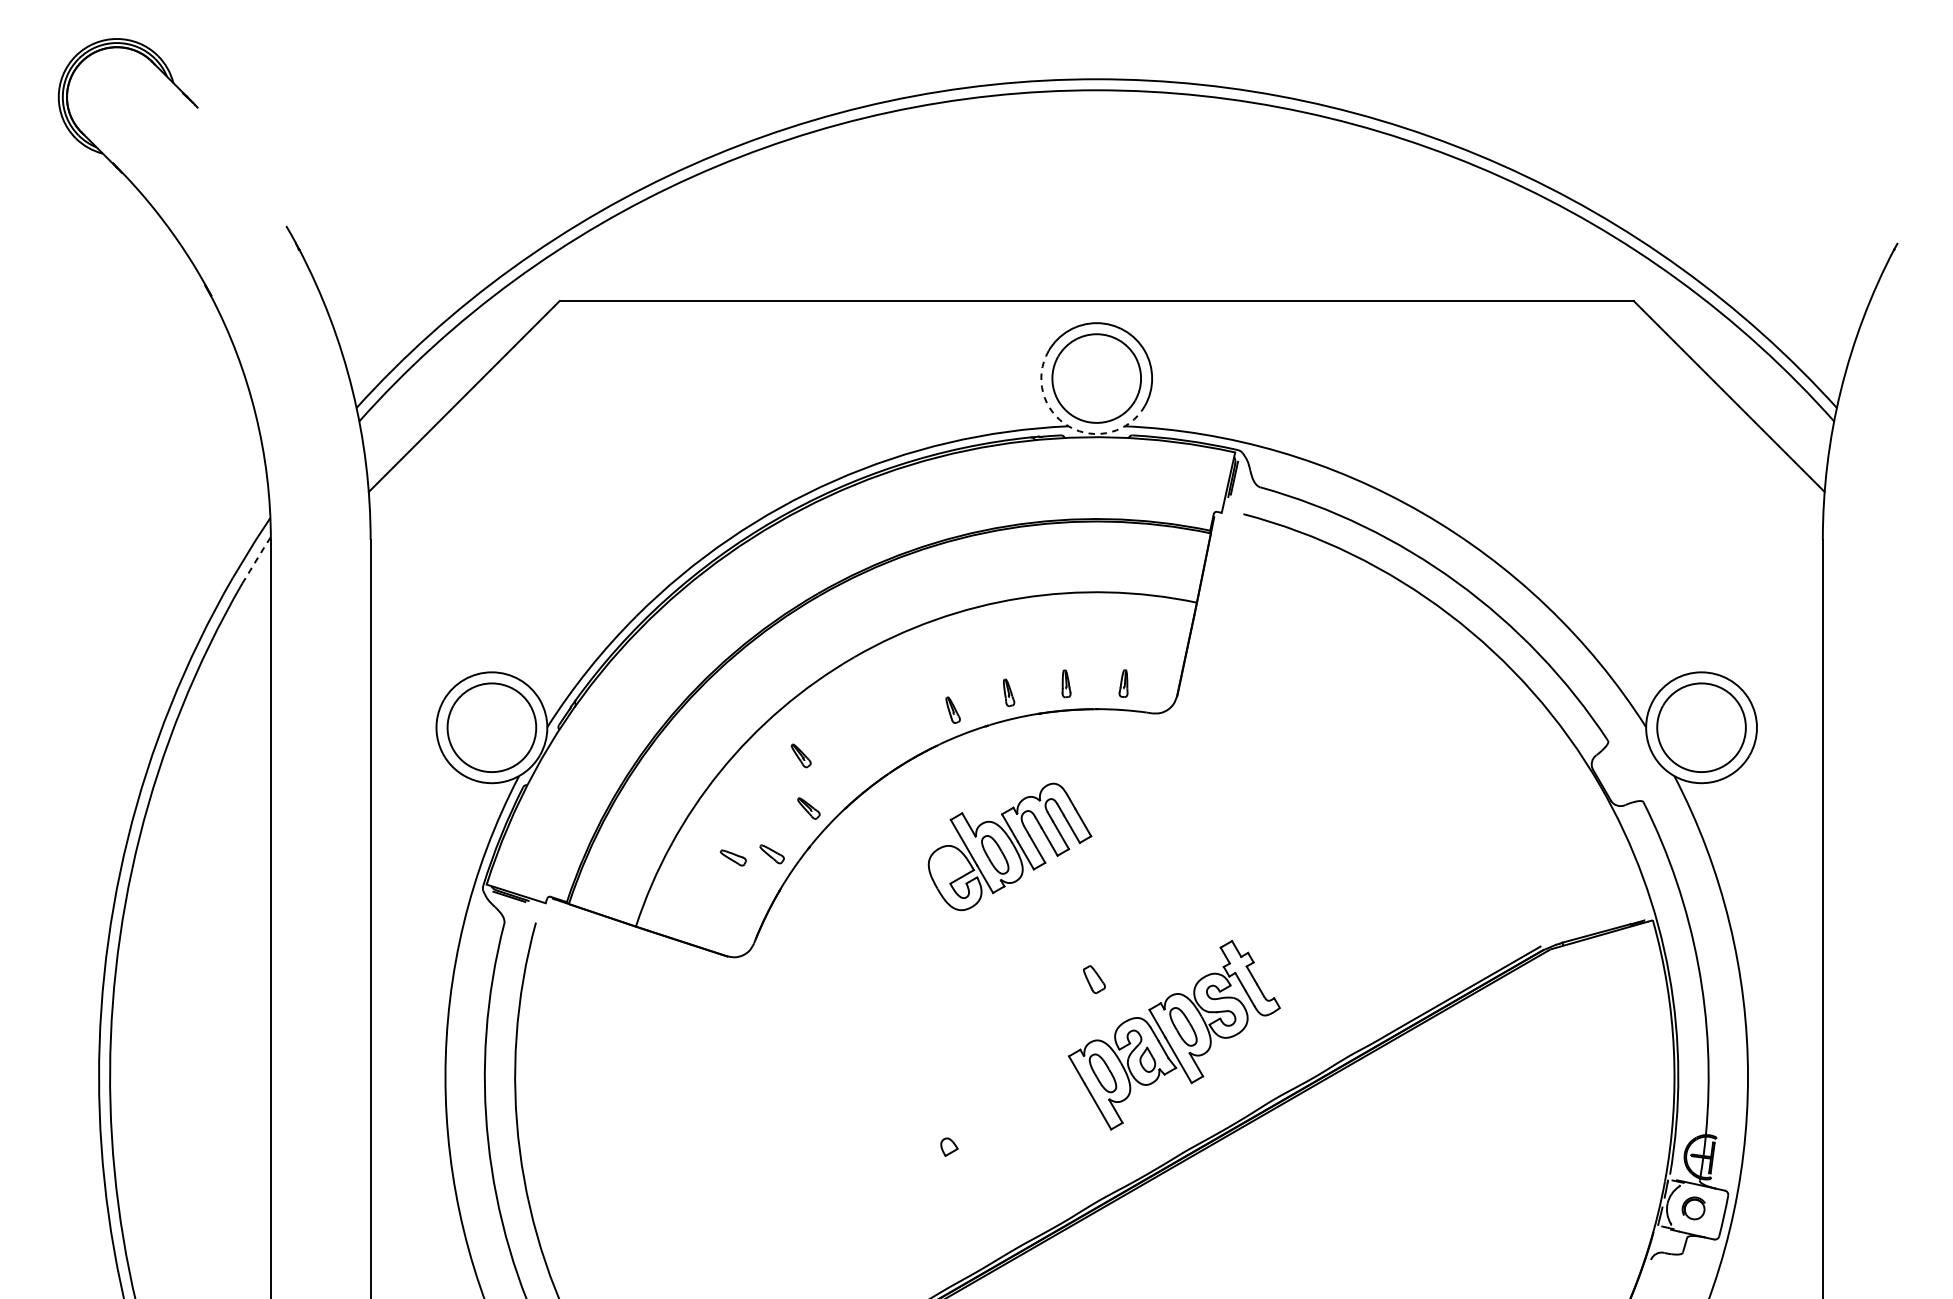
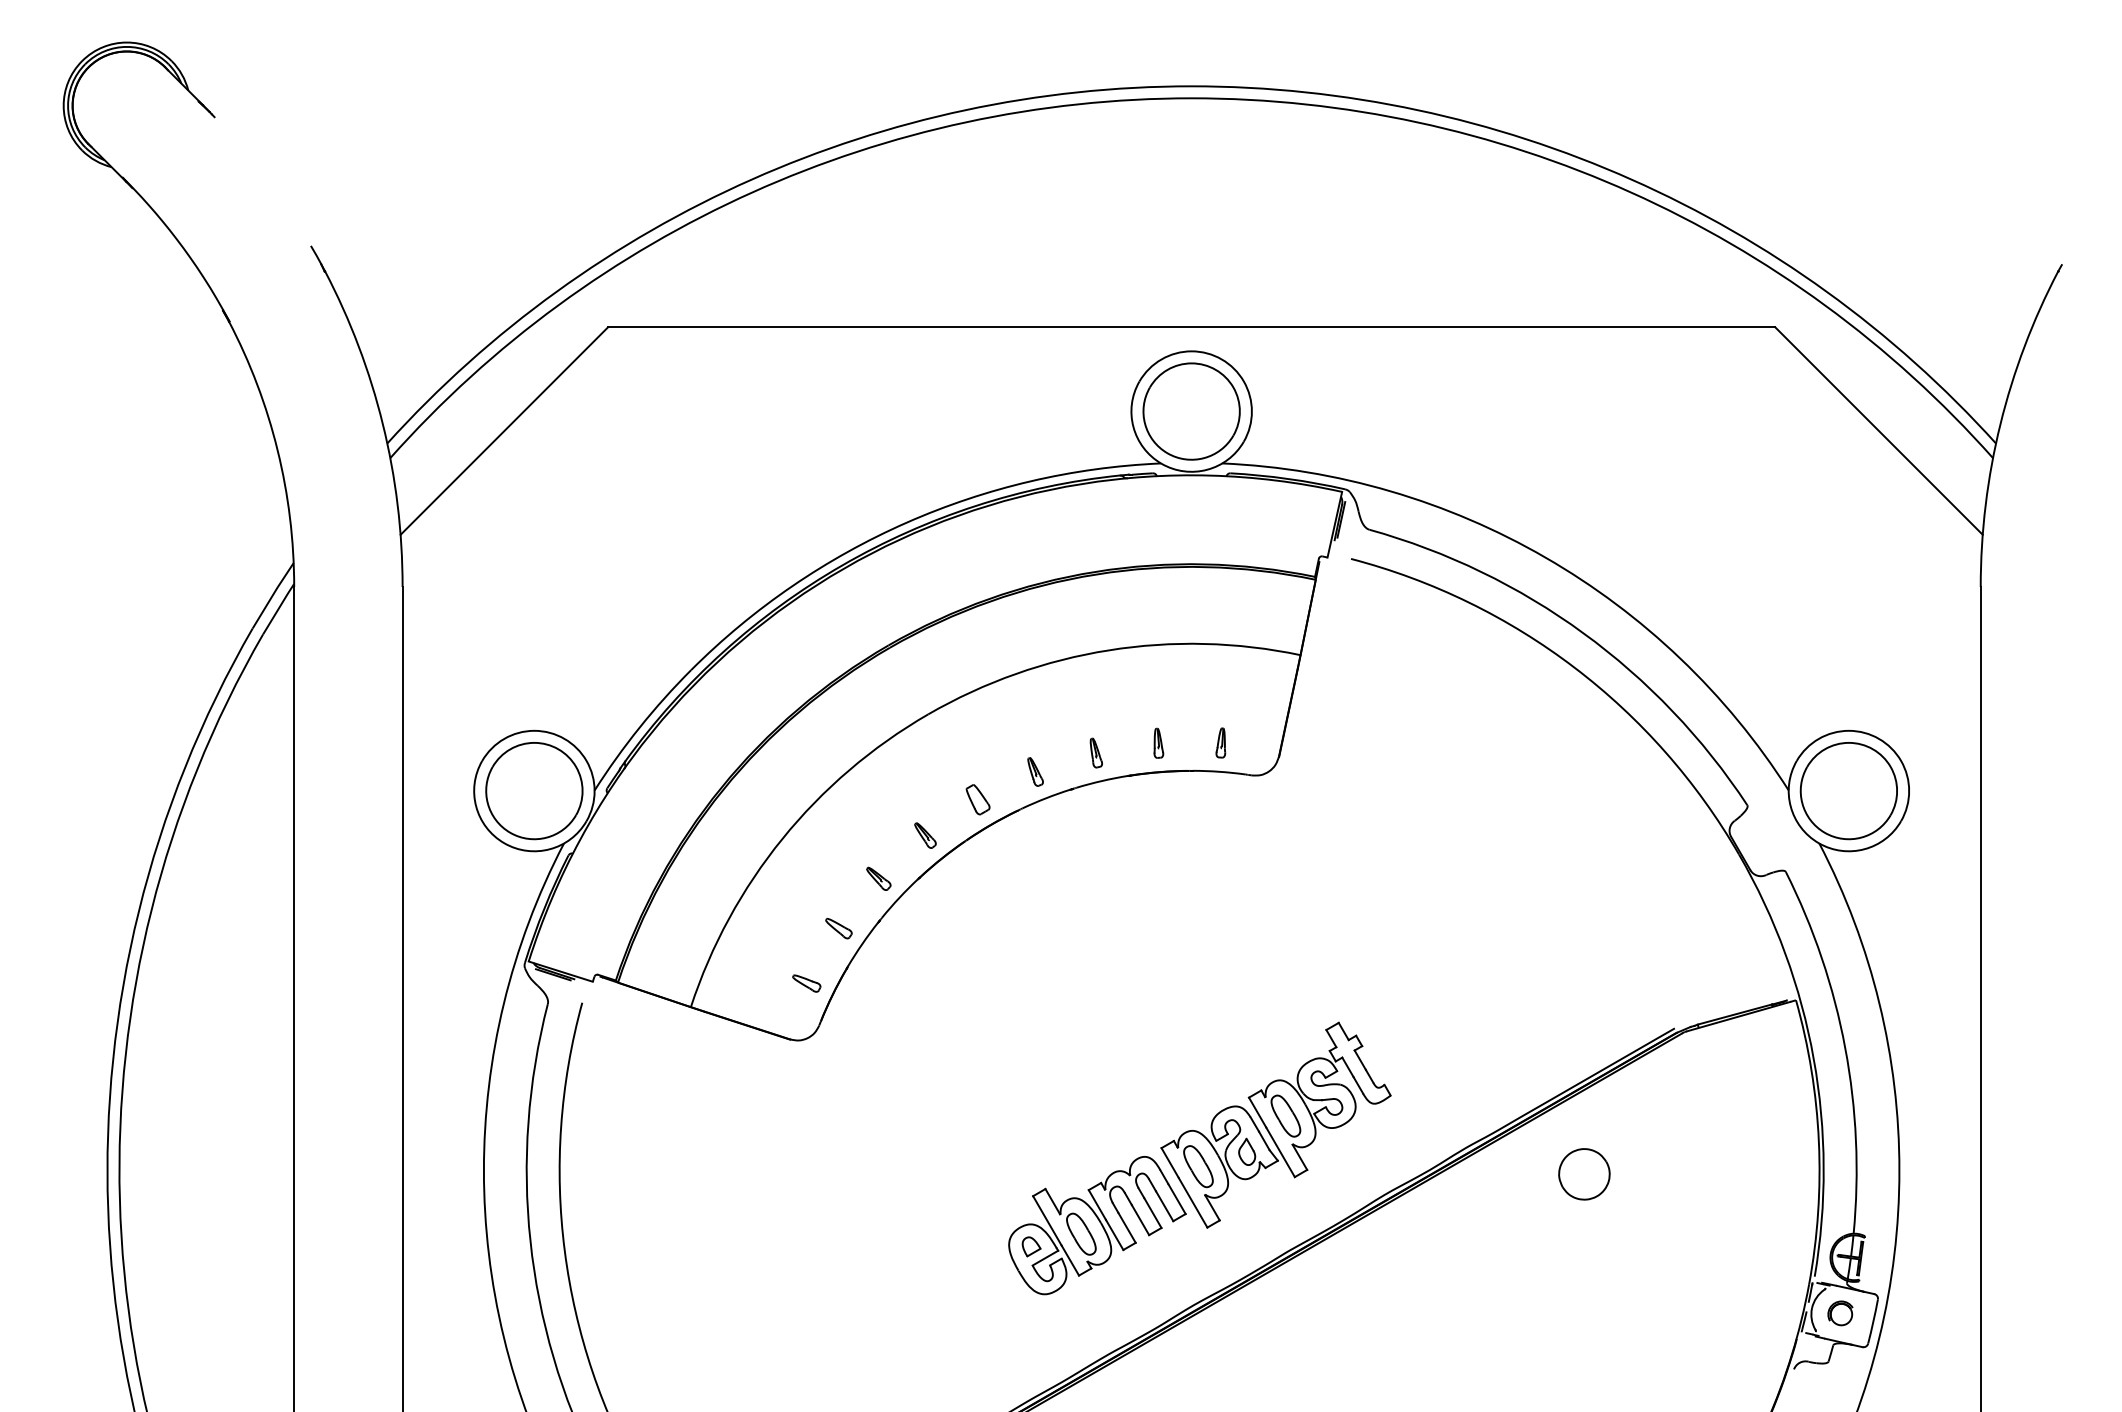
arc: (1068, 426) -> (1161, 463), dashed -> solid
line: (256, 559) -> (278, 608), dashed -> solid
part: (801, 755) -> (925, 835), moved
part: (1010, 846) -> (1097, 1225), moved
part: (733, 857) -> (806, 983), moved
part: (1093, 979) -> (977, 799), moved
part: (1458, 1080) -> (1584, 1174), added

